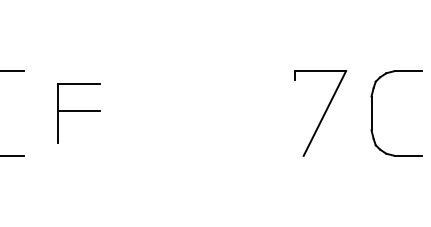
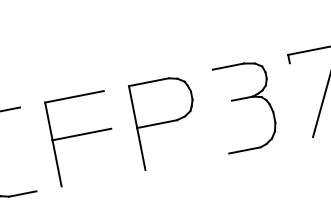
part: (244, 105) -> (244, 98), added
part: (78, 113) -> (82, 138), size x1.43
part: (163, 113) -> (166, 122), added

